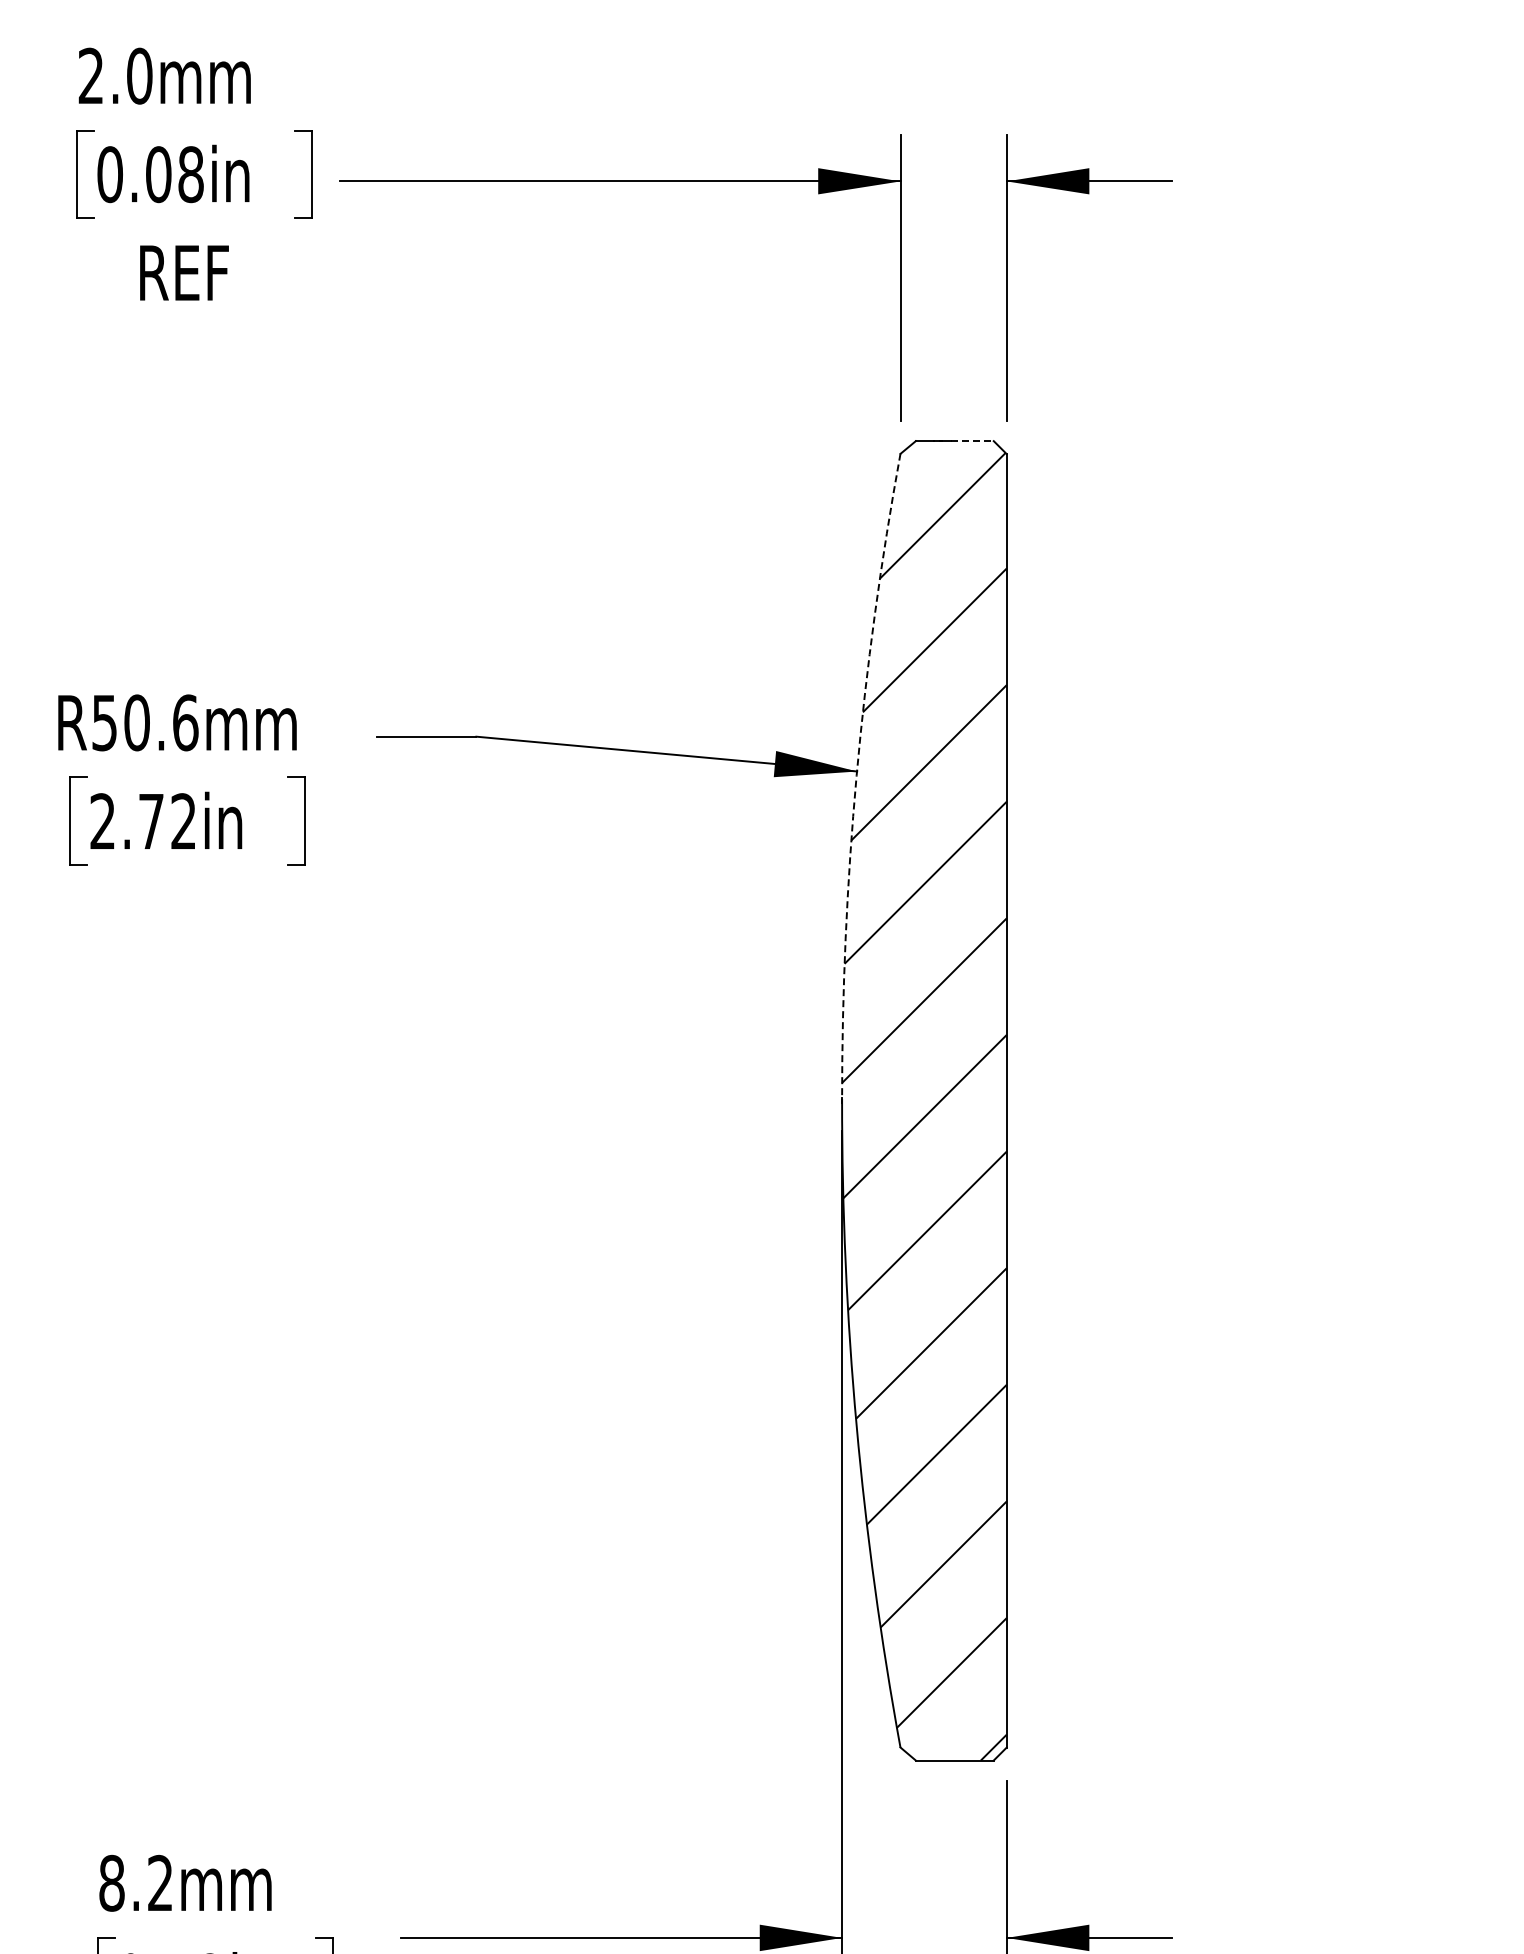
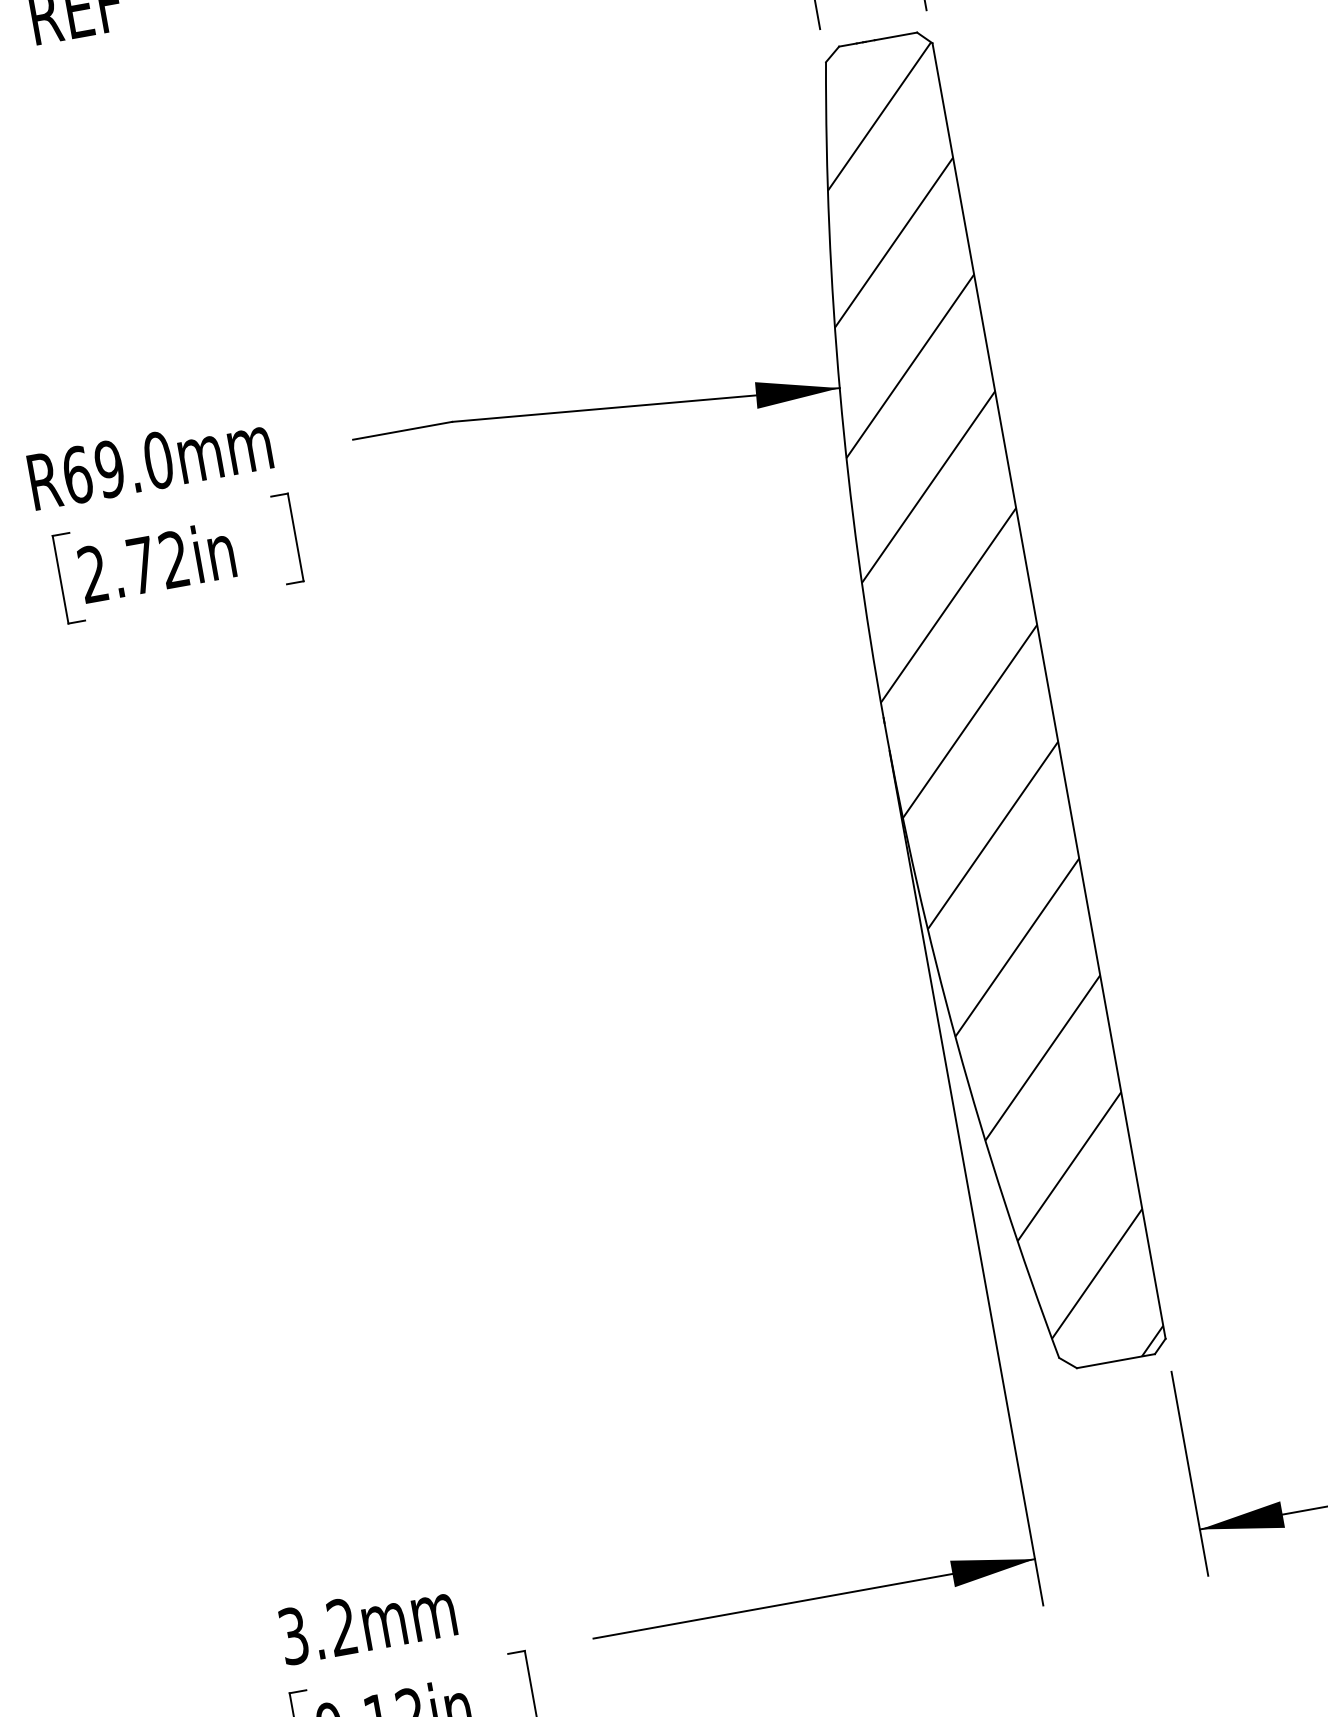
line: (973, 441) -> (896, 36), dashed -> solid
text: (145, 722) -> (118, 467), R50.6mm -> R69.0mm
arc: (856, 775) -> (839, 392), dashed -> solid
text: (111, 1883) -> (293, 1636), 8.2mm -> 3.2mm

